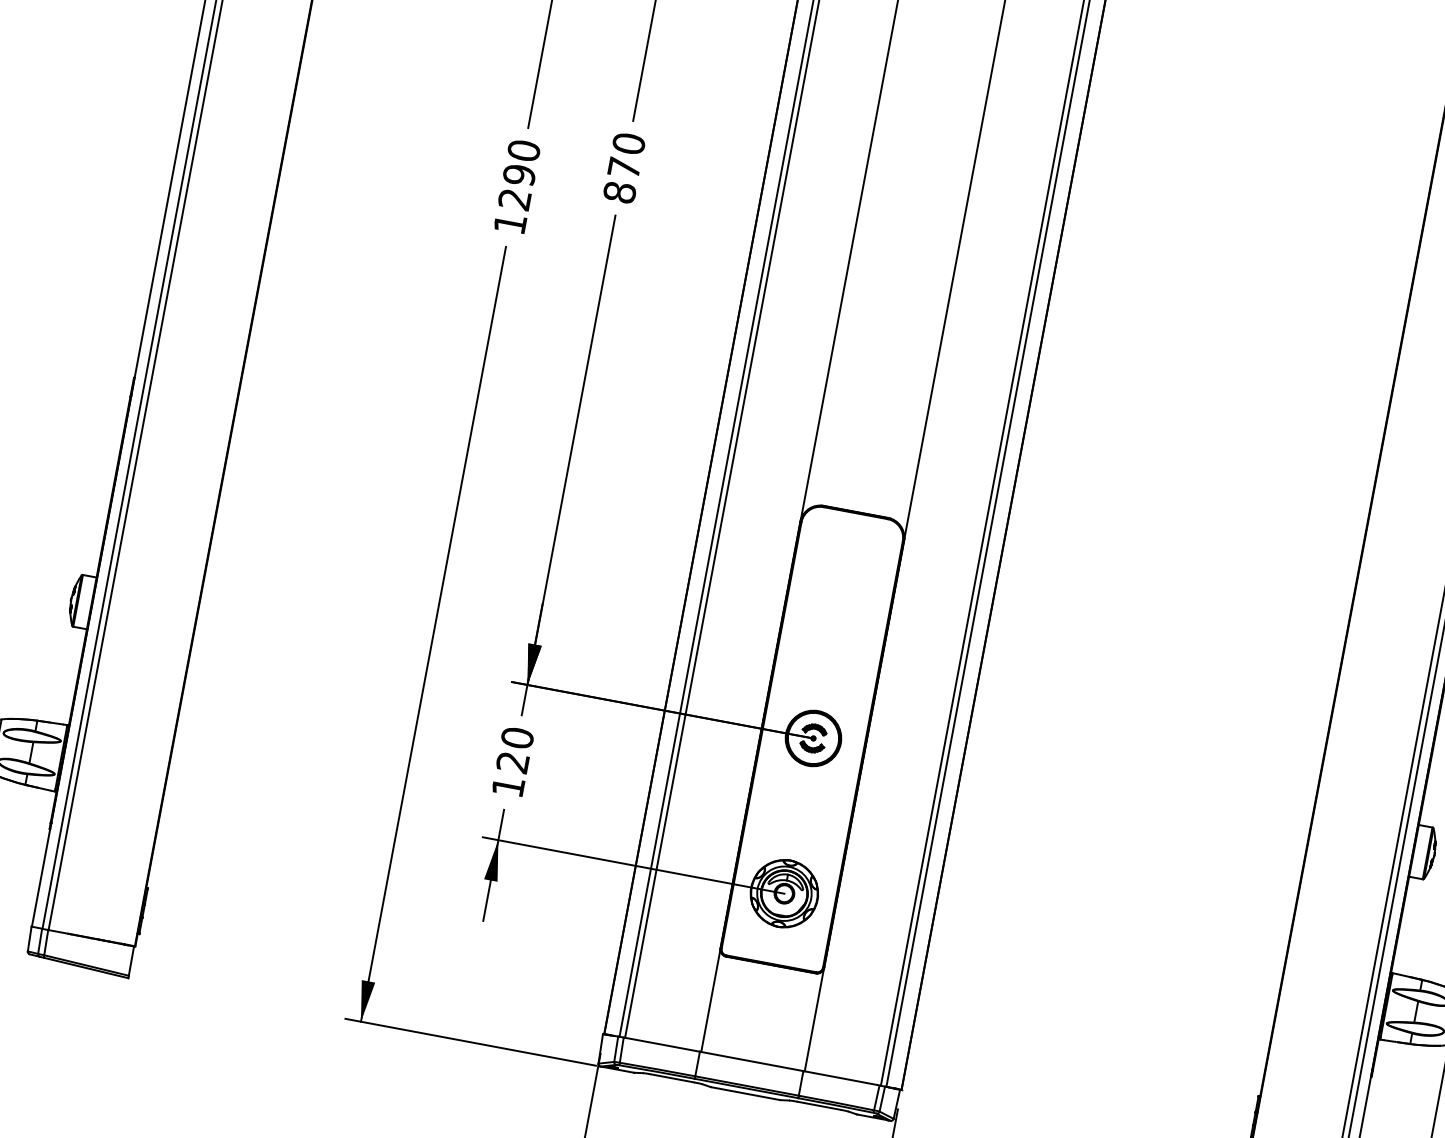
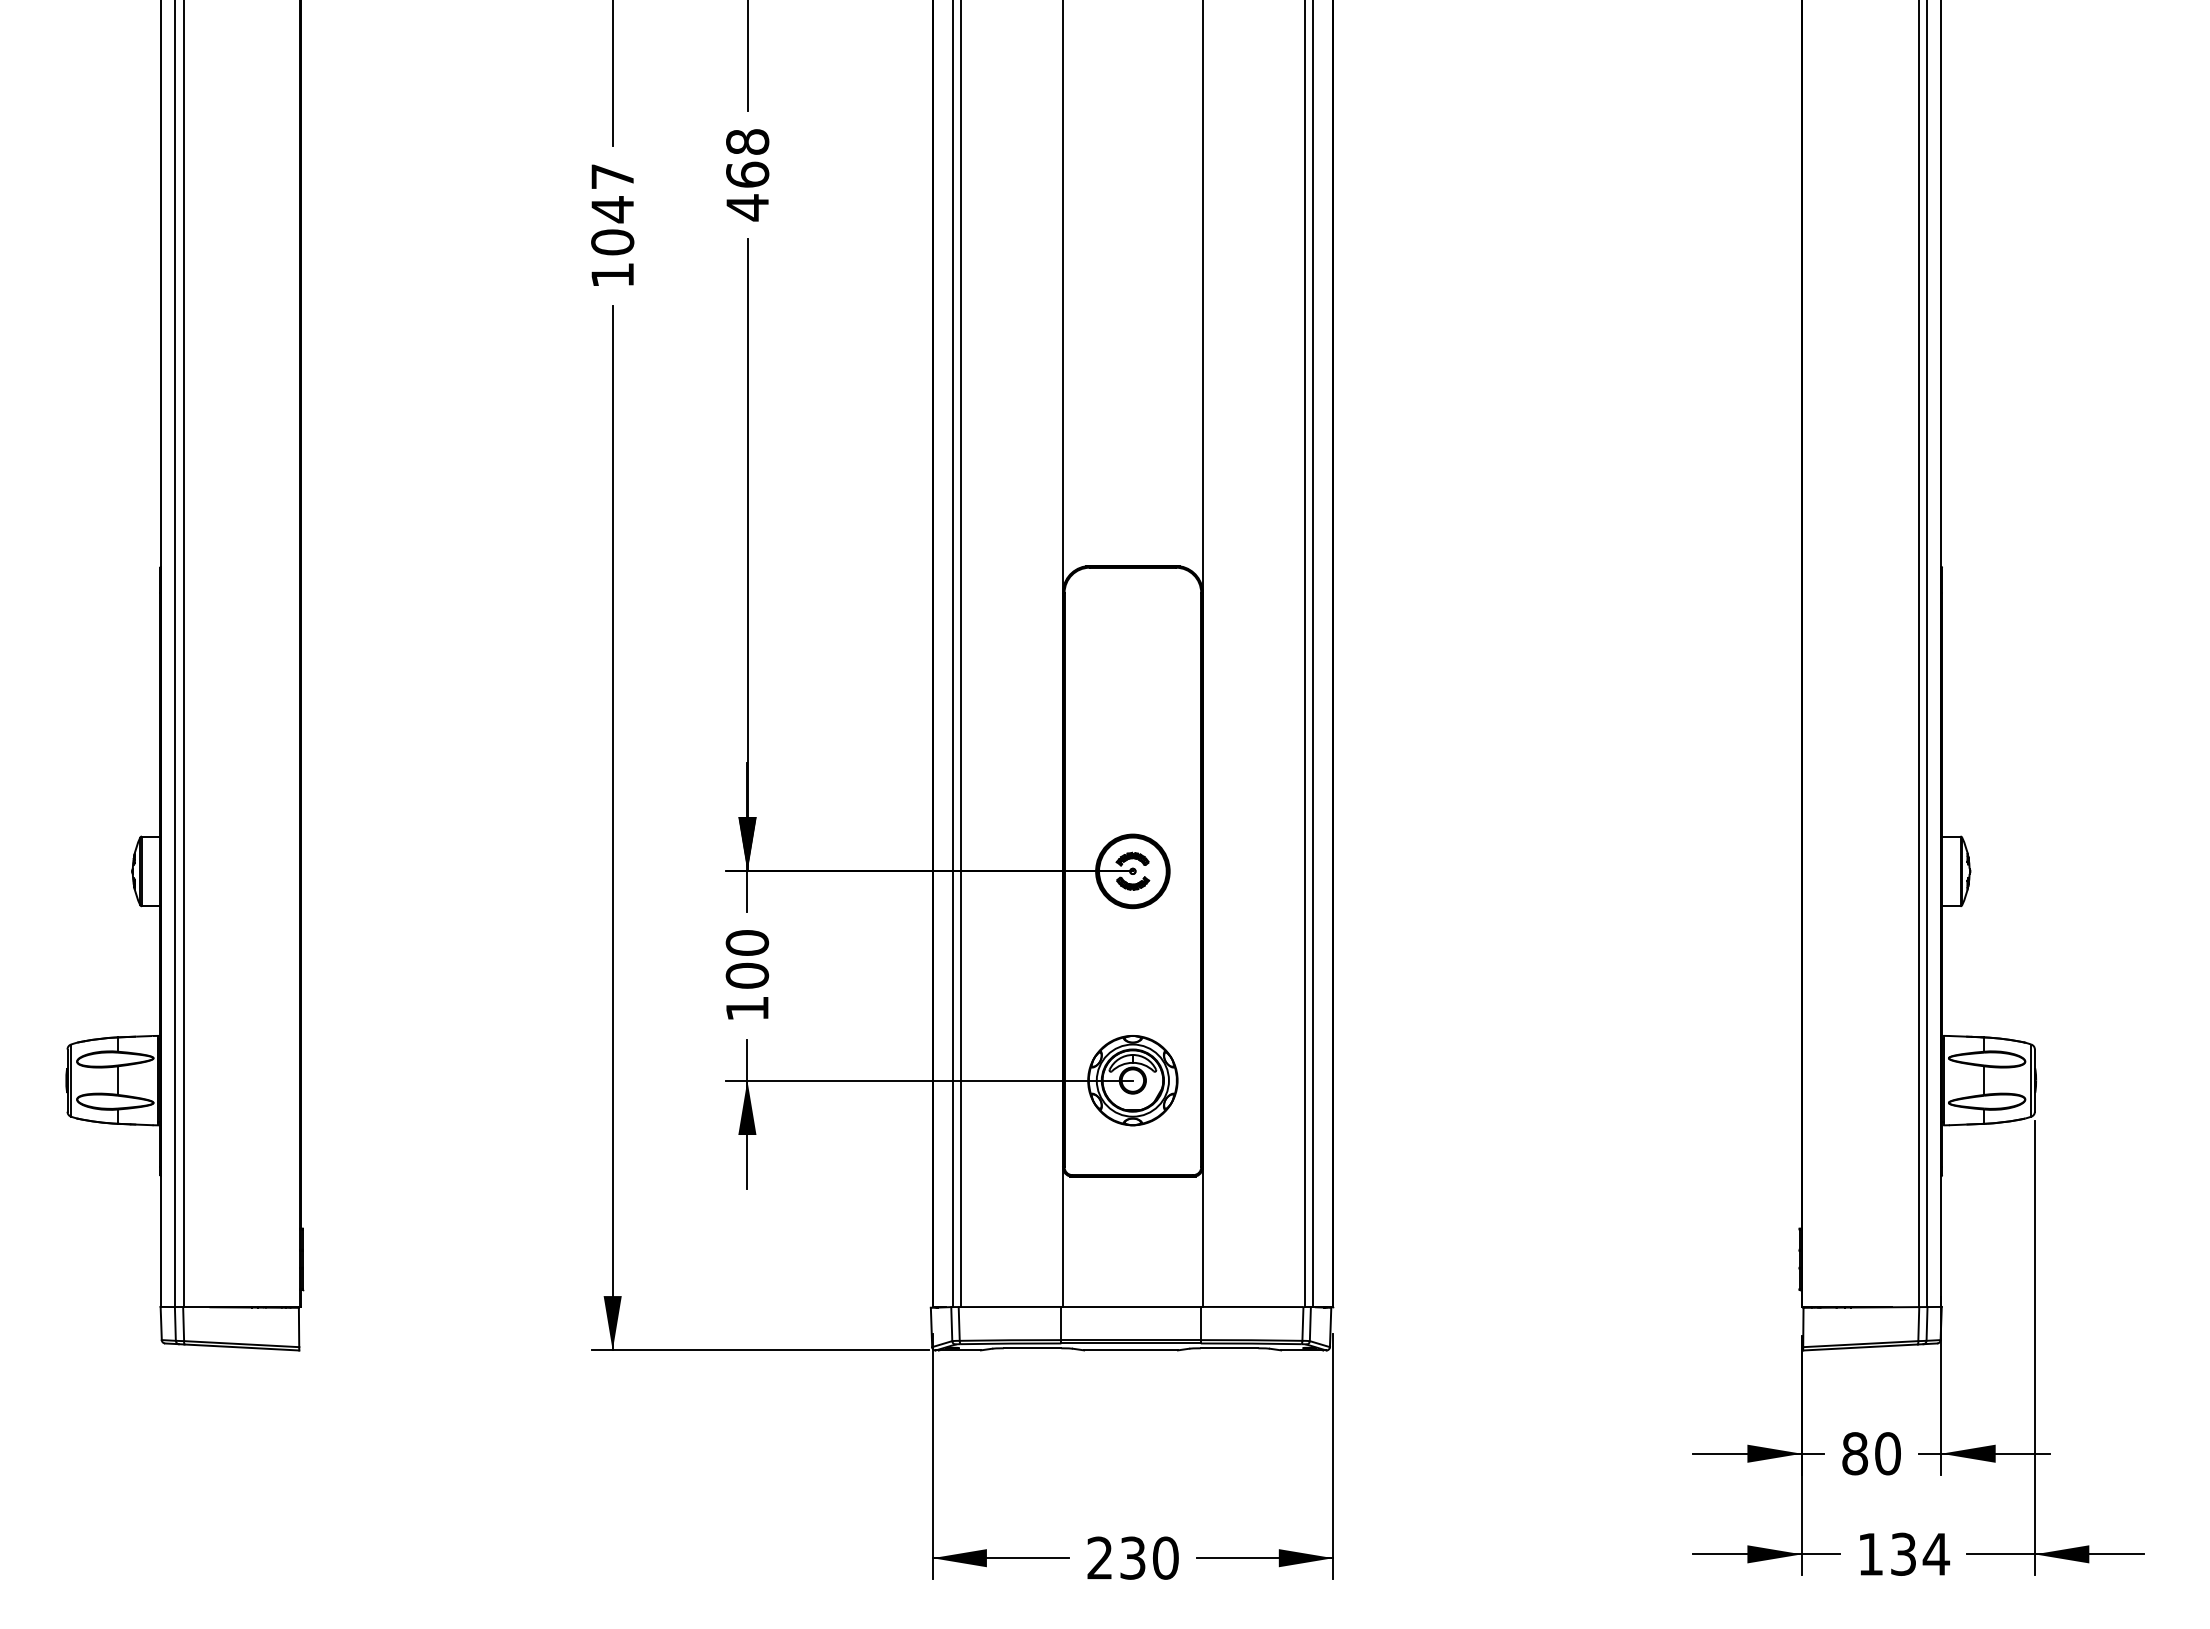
text: (624, 168) -> (747, 175), 870 -> 468
text: (519, 175) -> (612, 209), 1290 -> 1047
text: (513, 762) -> (747, 975), 120 -> 100

